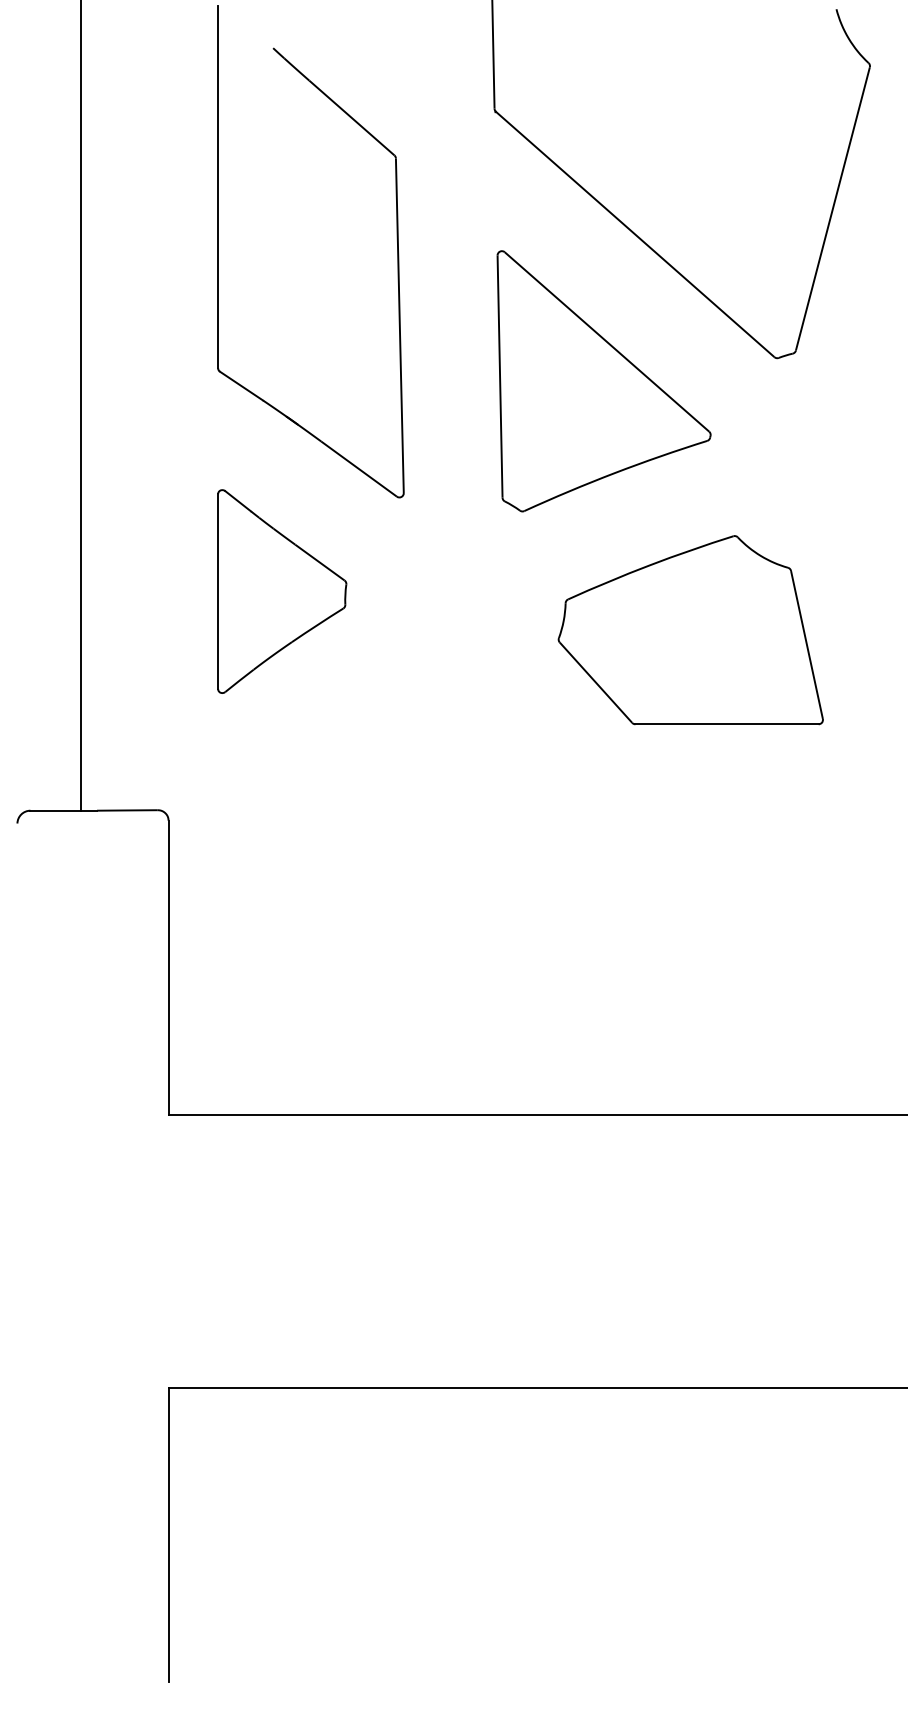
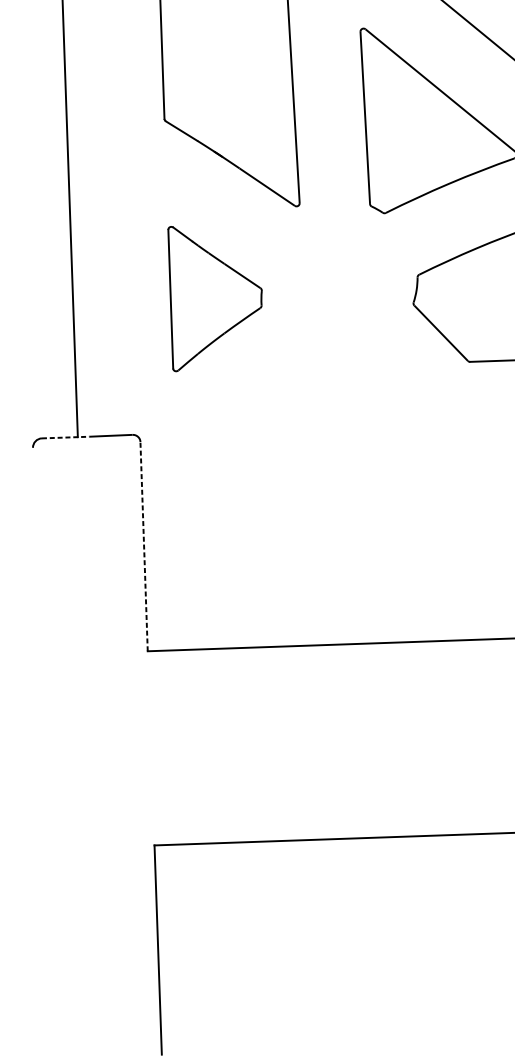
part: (282, 591) -> (216, 297), moved
line: (64, 810) -> (66, 437), solid -> dashed
line: (168, 967) -> (144, 546), solid -> dashed

